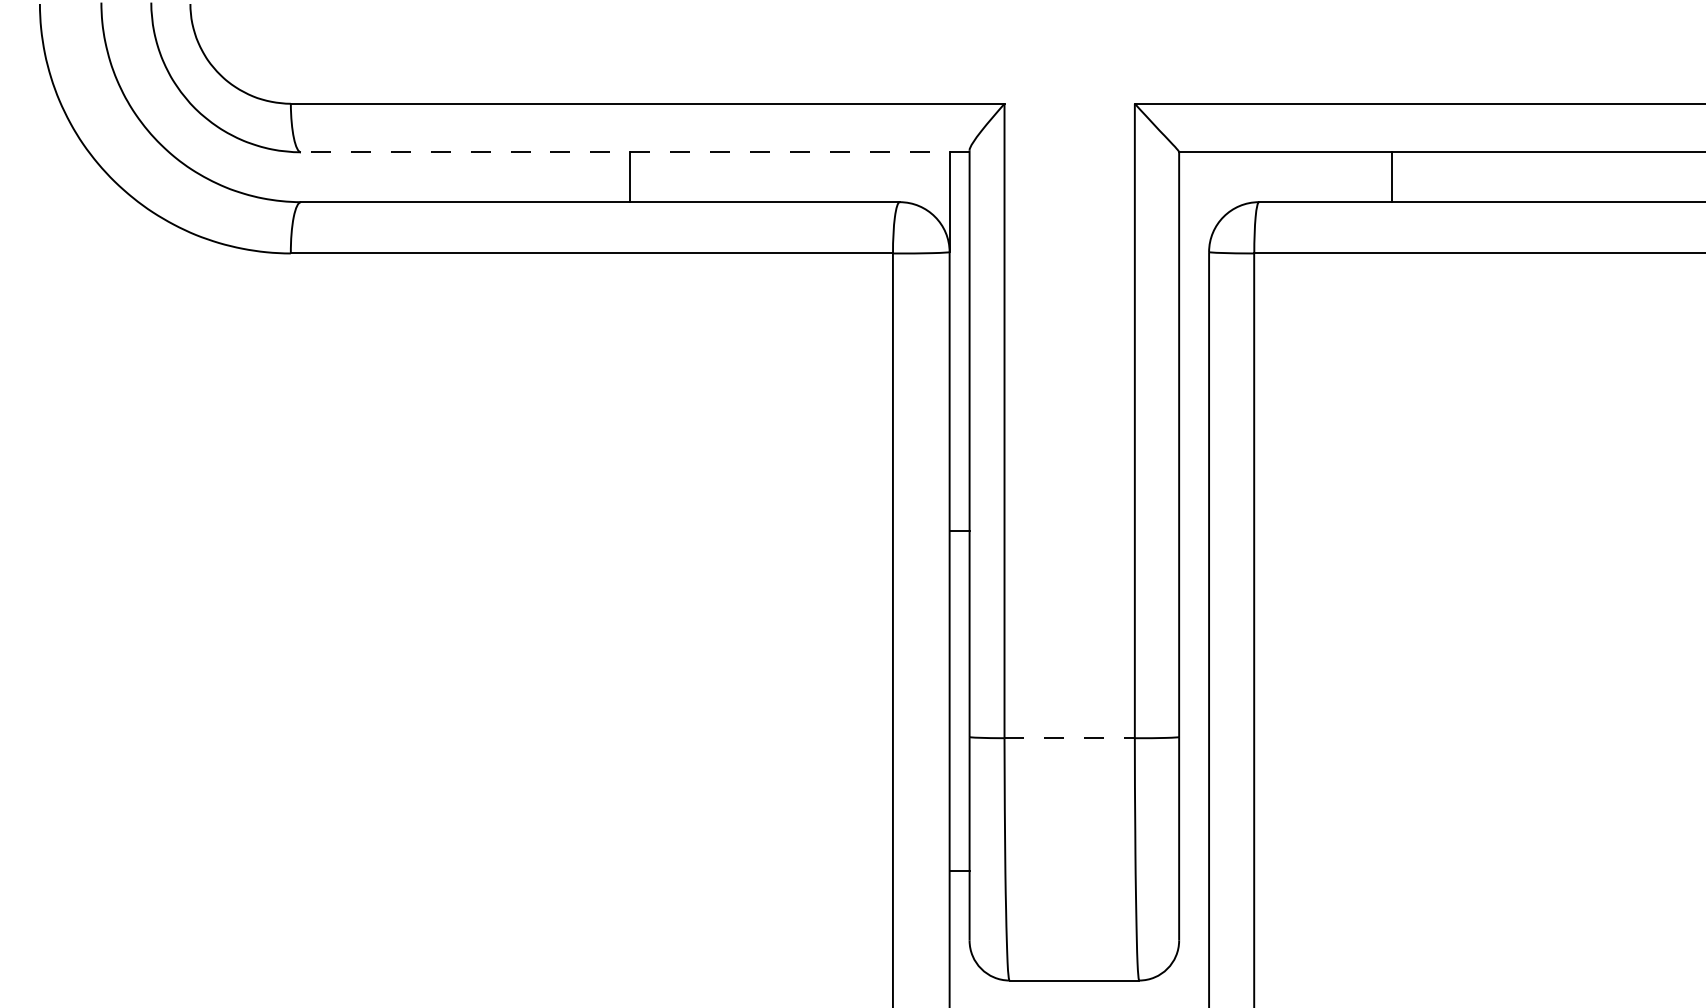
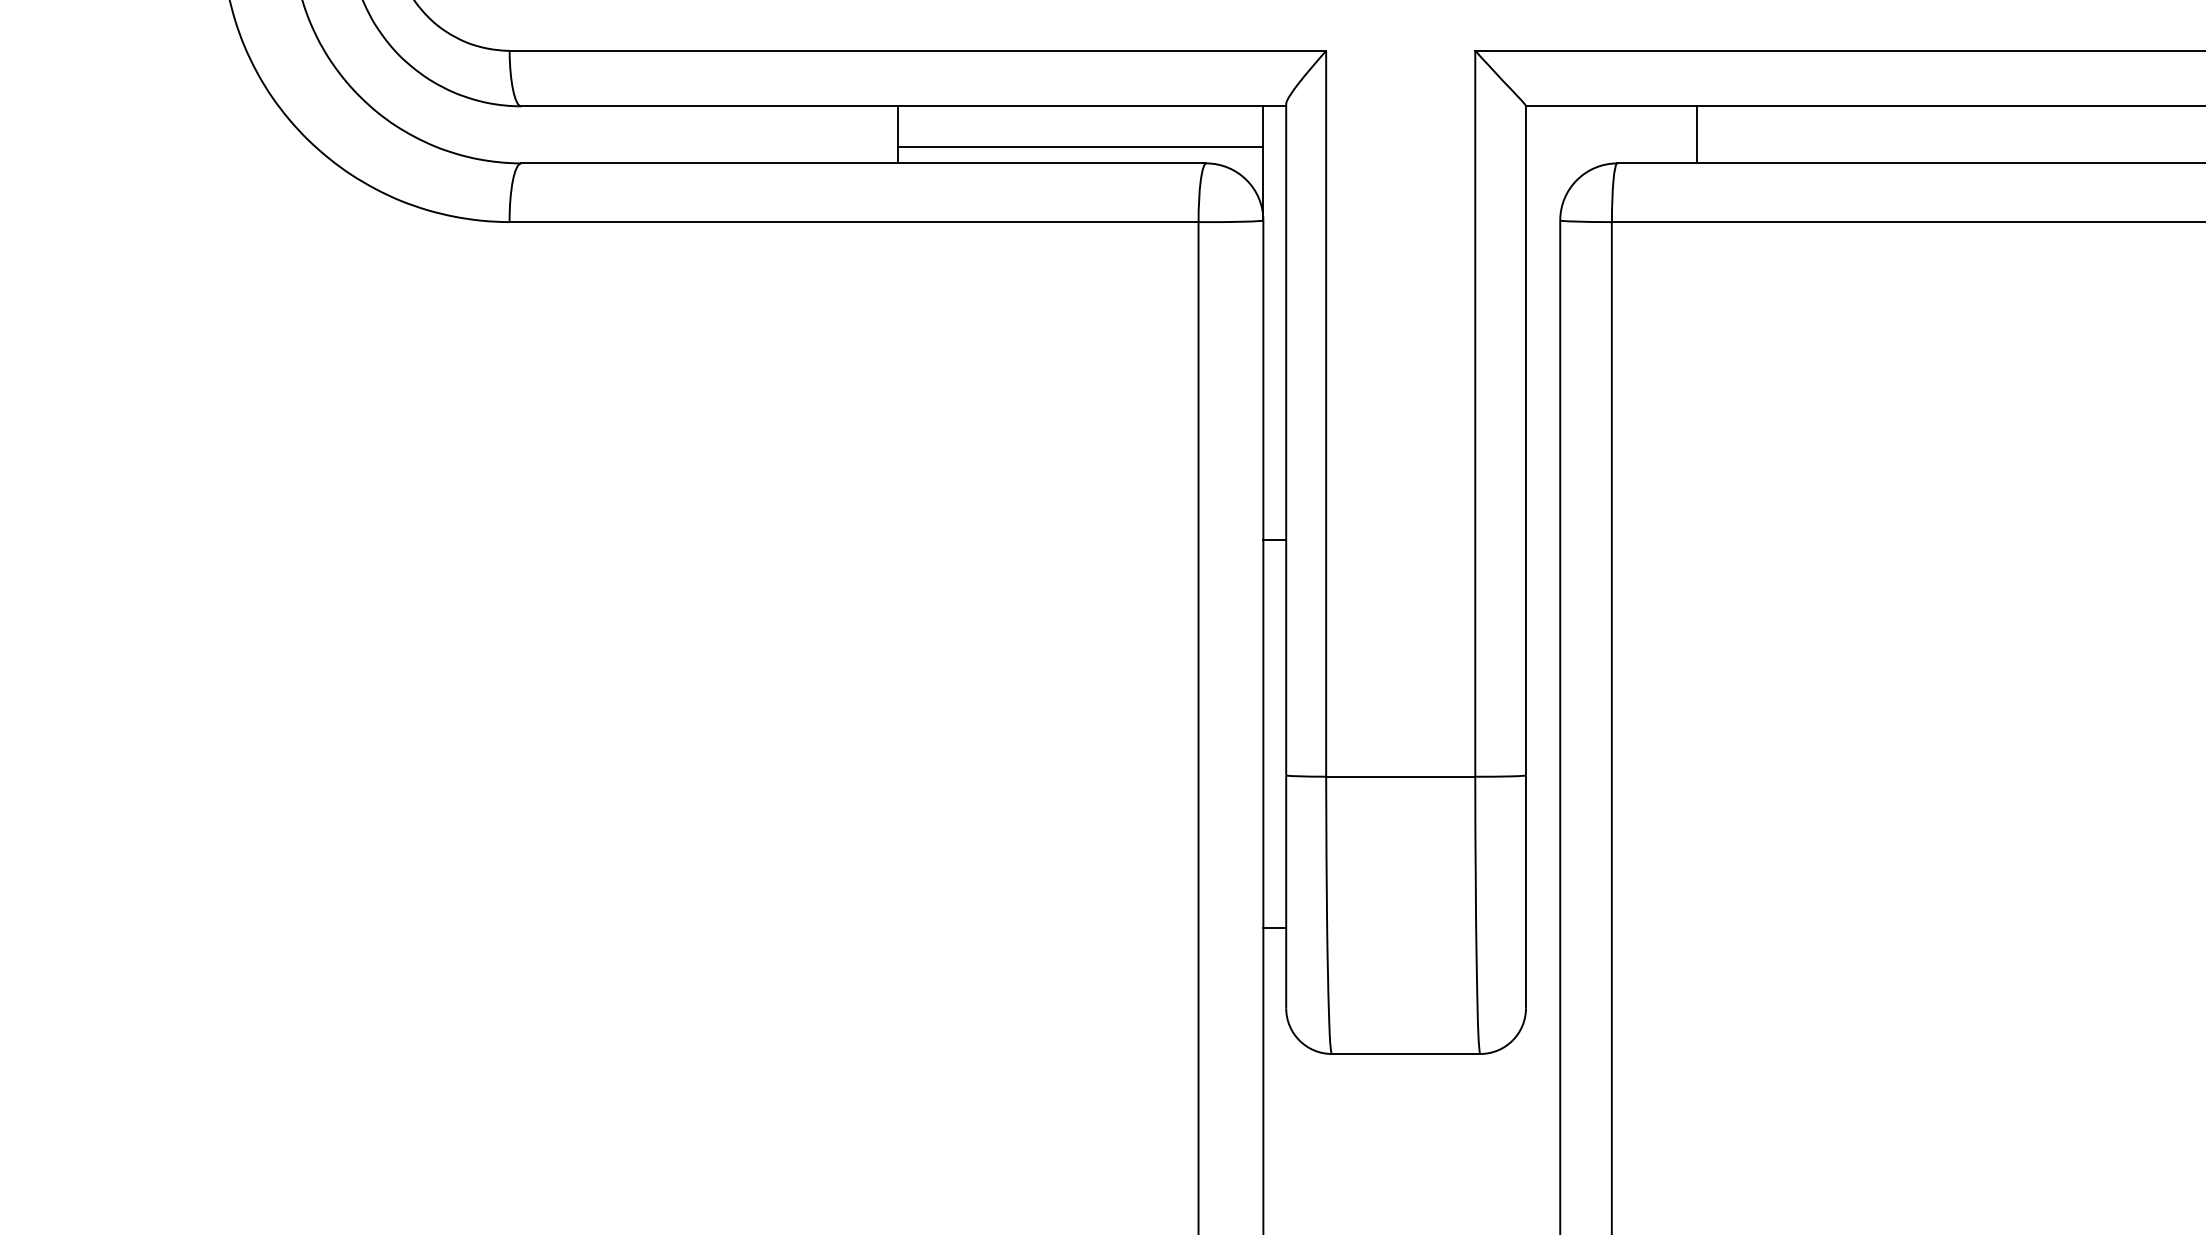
line: (635, 152) -> (903, 106), dashed -> solid
line: (1391, 176) -> (1697, 134), moved
line: (789, 187) -> (1080, 146), added
line: (1069, 738) -> (1400, 776), dashed -> solid

